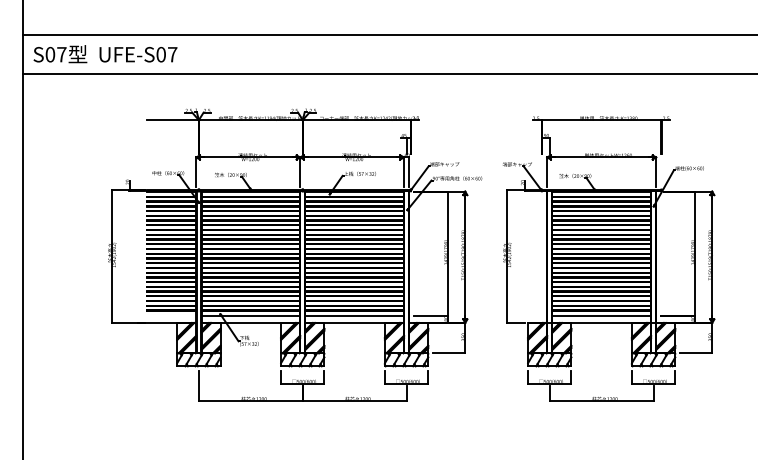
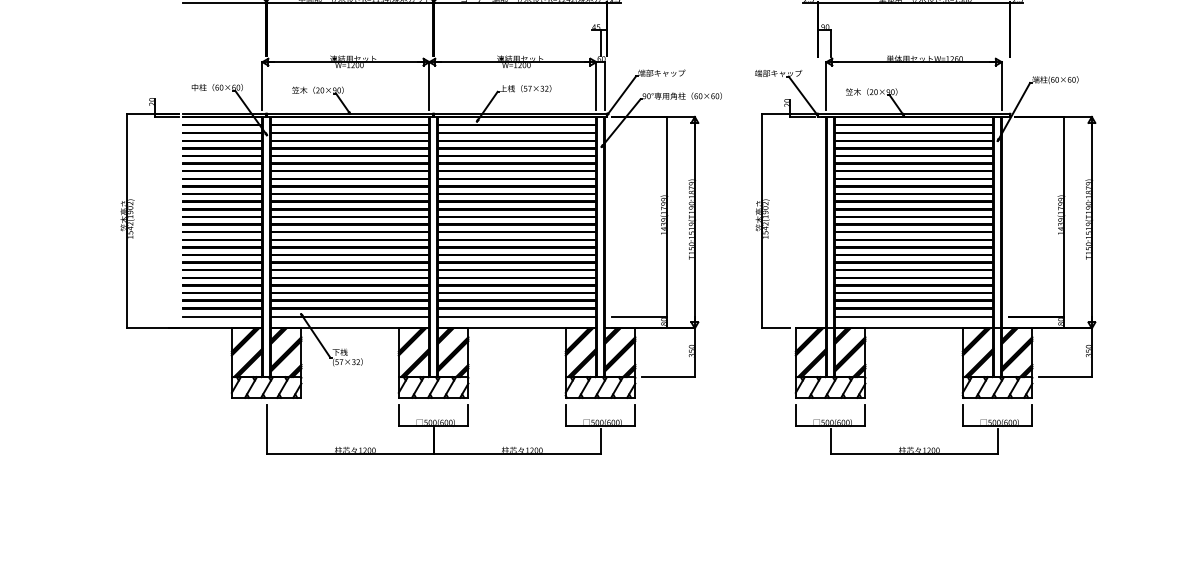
line: (171, 316) -> (222, 317), added

